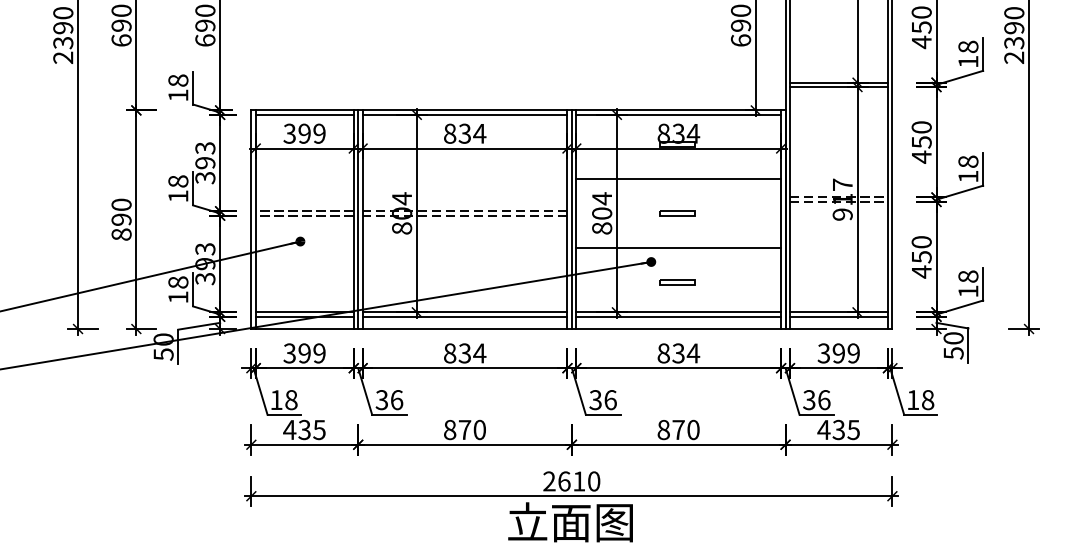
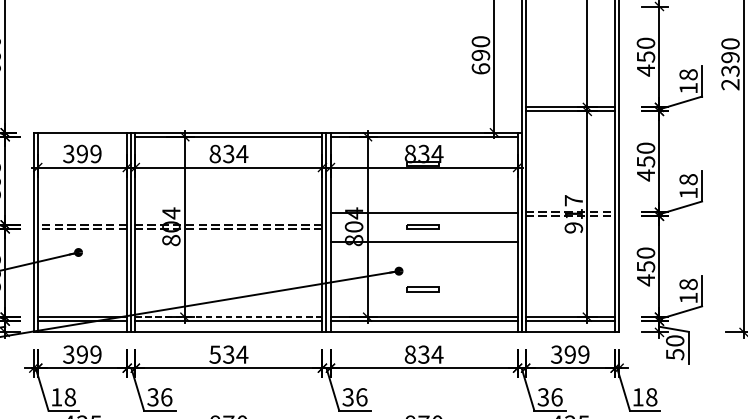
line: (304, 114) -> (82, 136), removed
line: (678, 179) -> (423, 213), moved
line: (678, 247) -> (423, 241), moved
line: (465, 312) -> (229, 317), solid -> dashed
text: (449, 353) -> (214, 354), 834 -> 534

